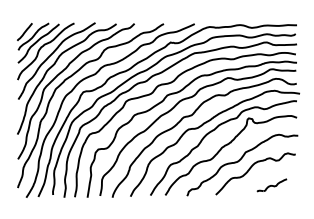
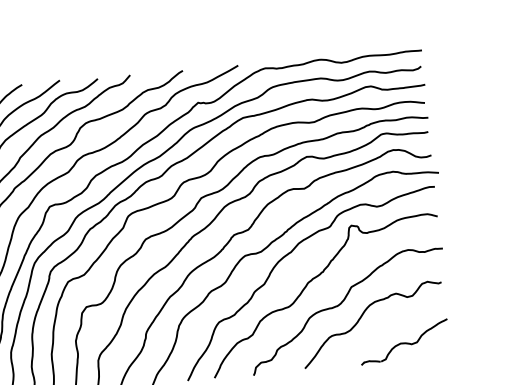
part: (271, 185) -> (403, 342), size x1.67

